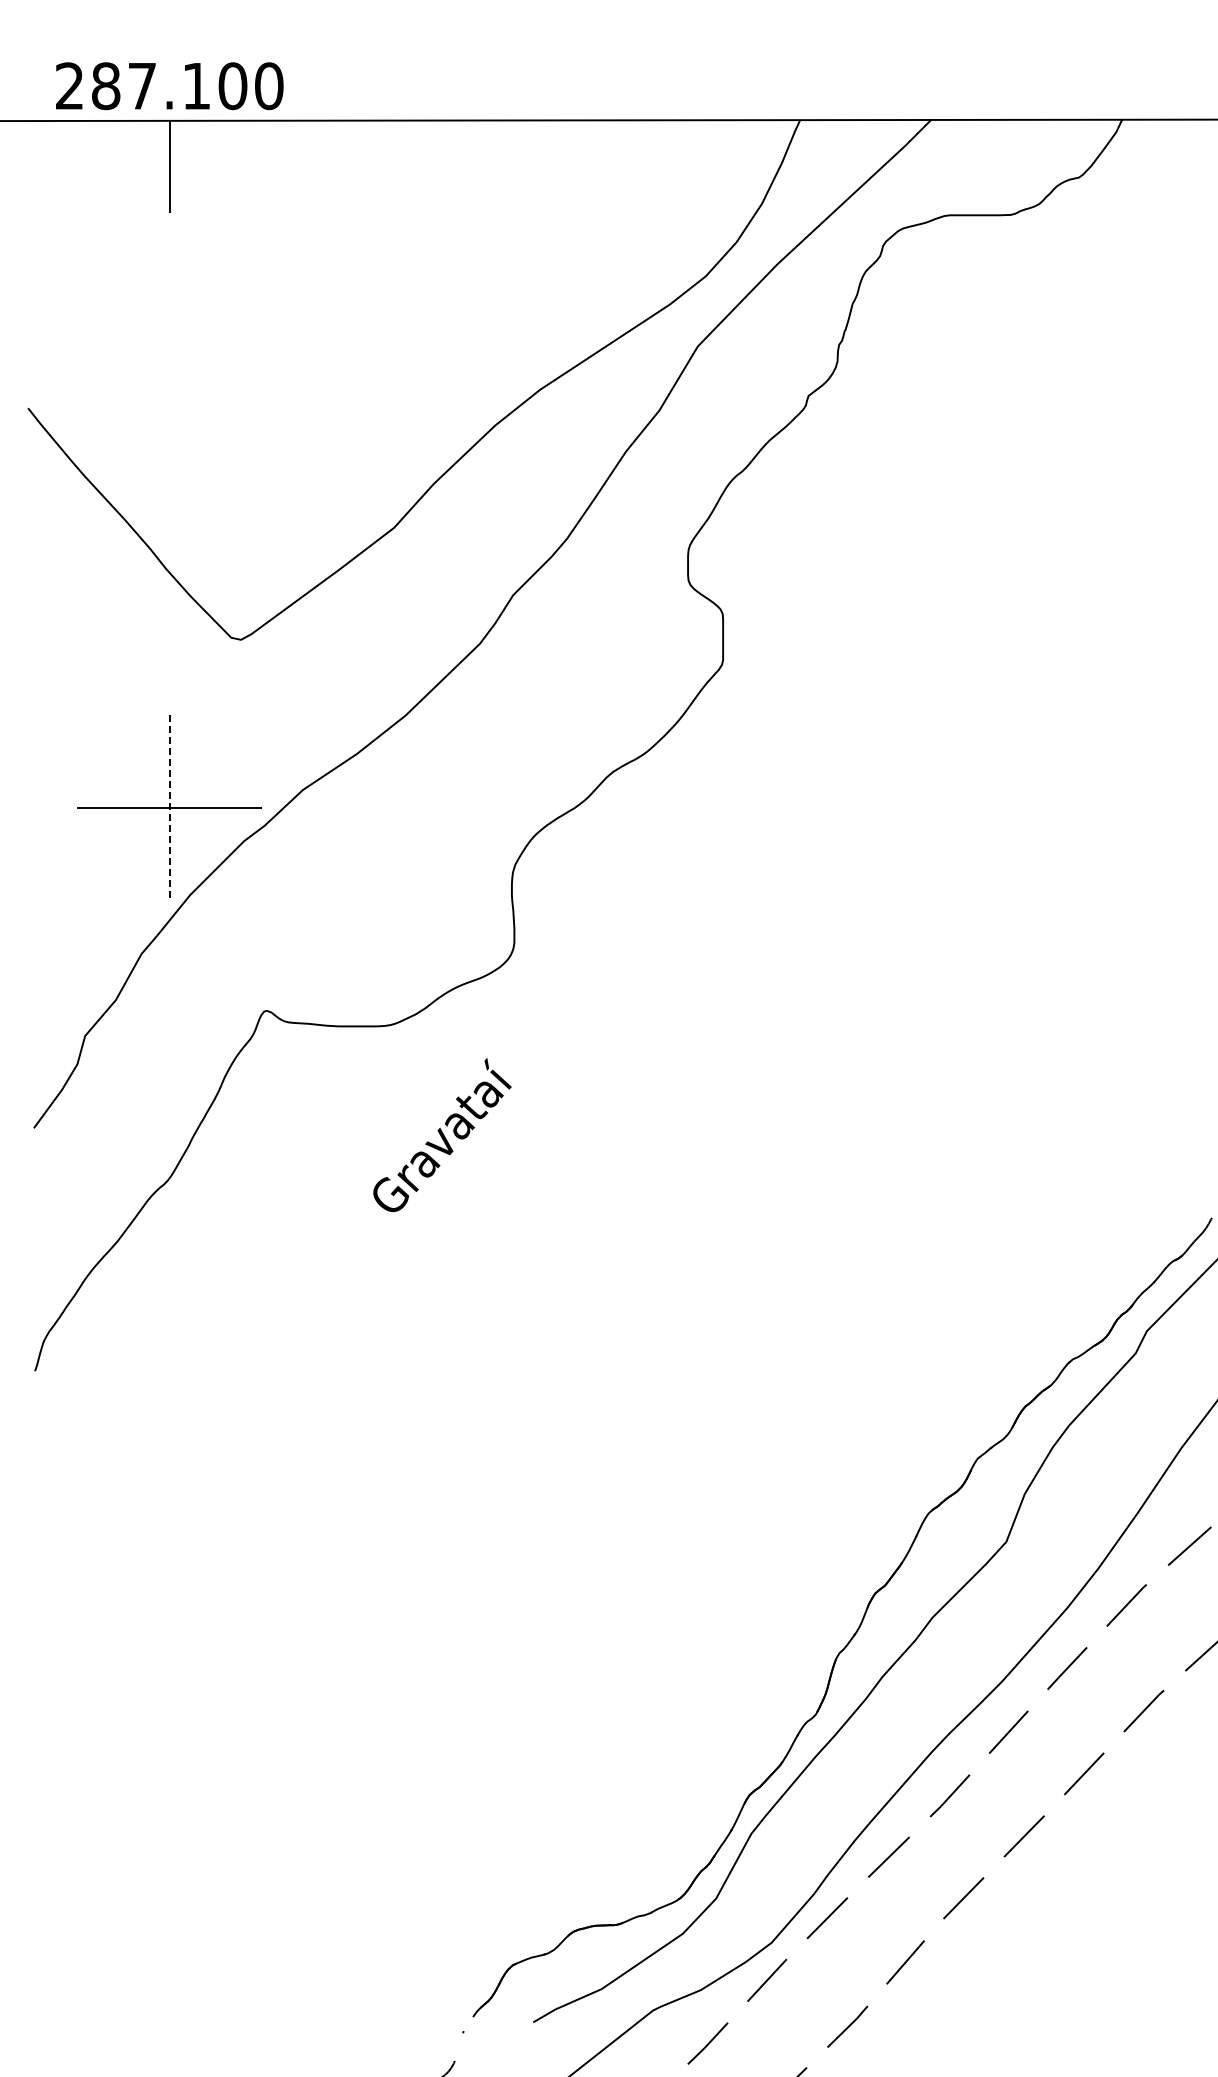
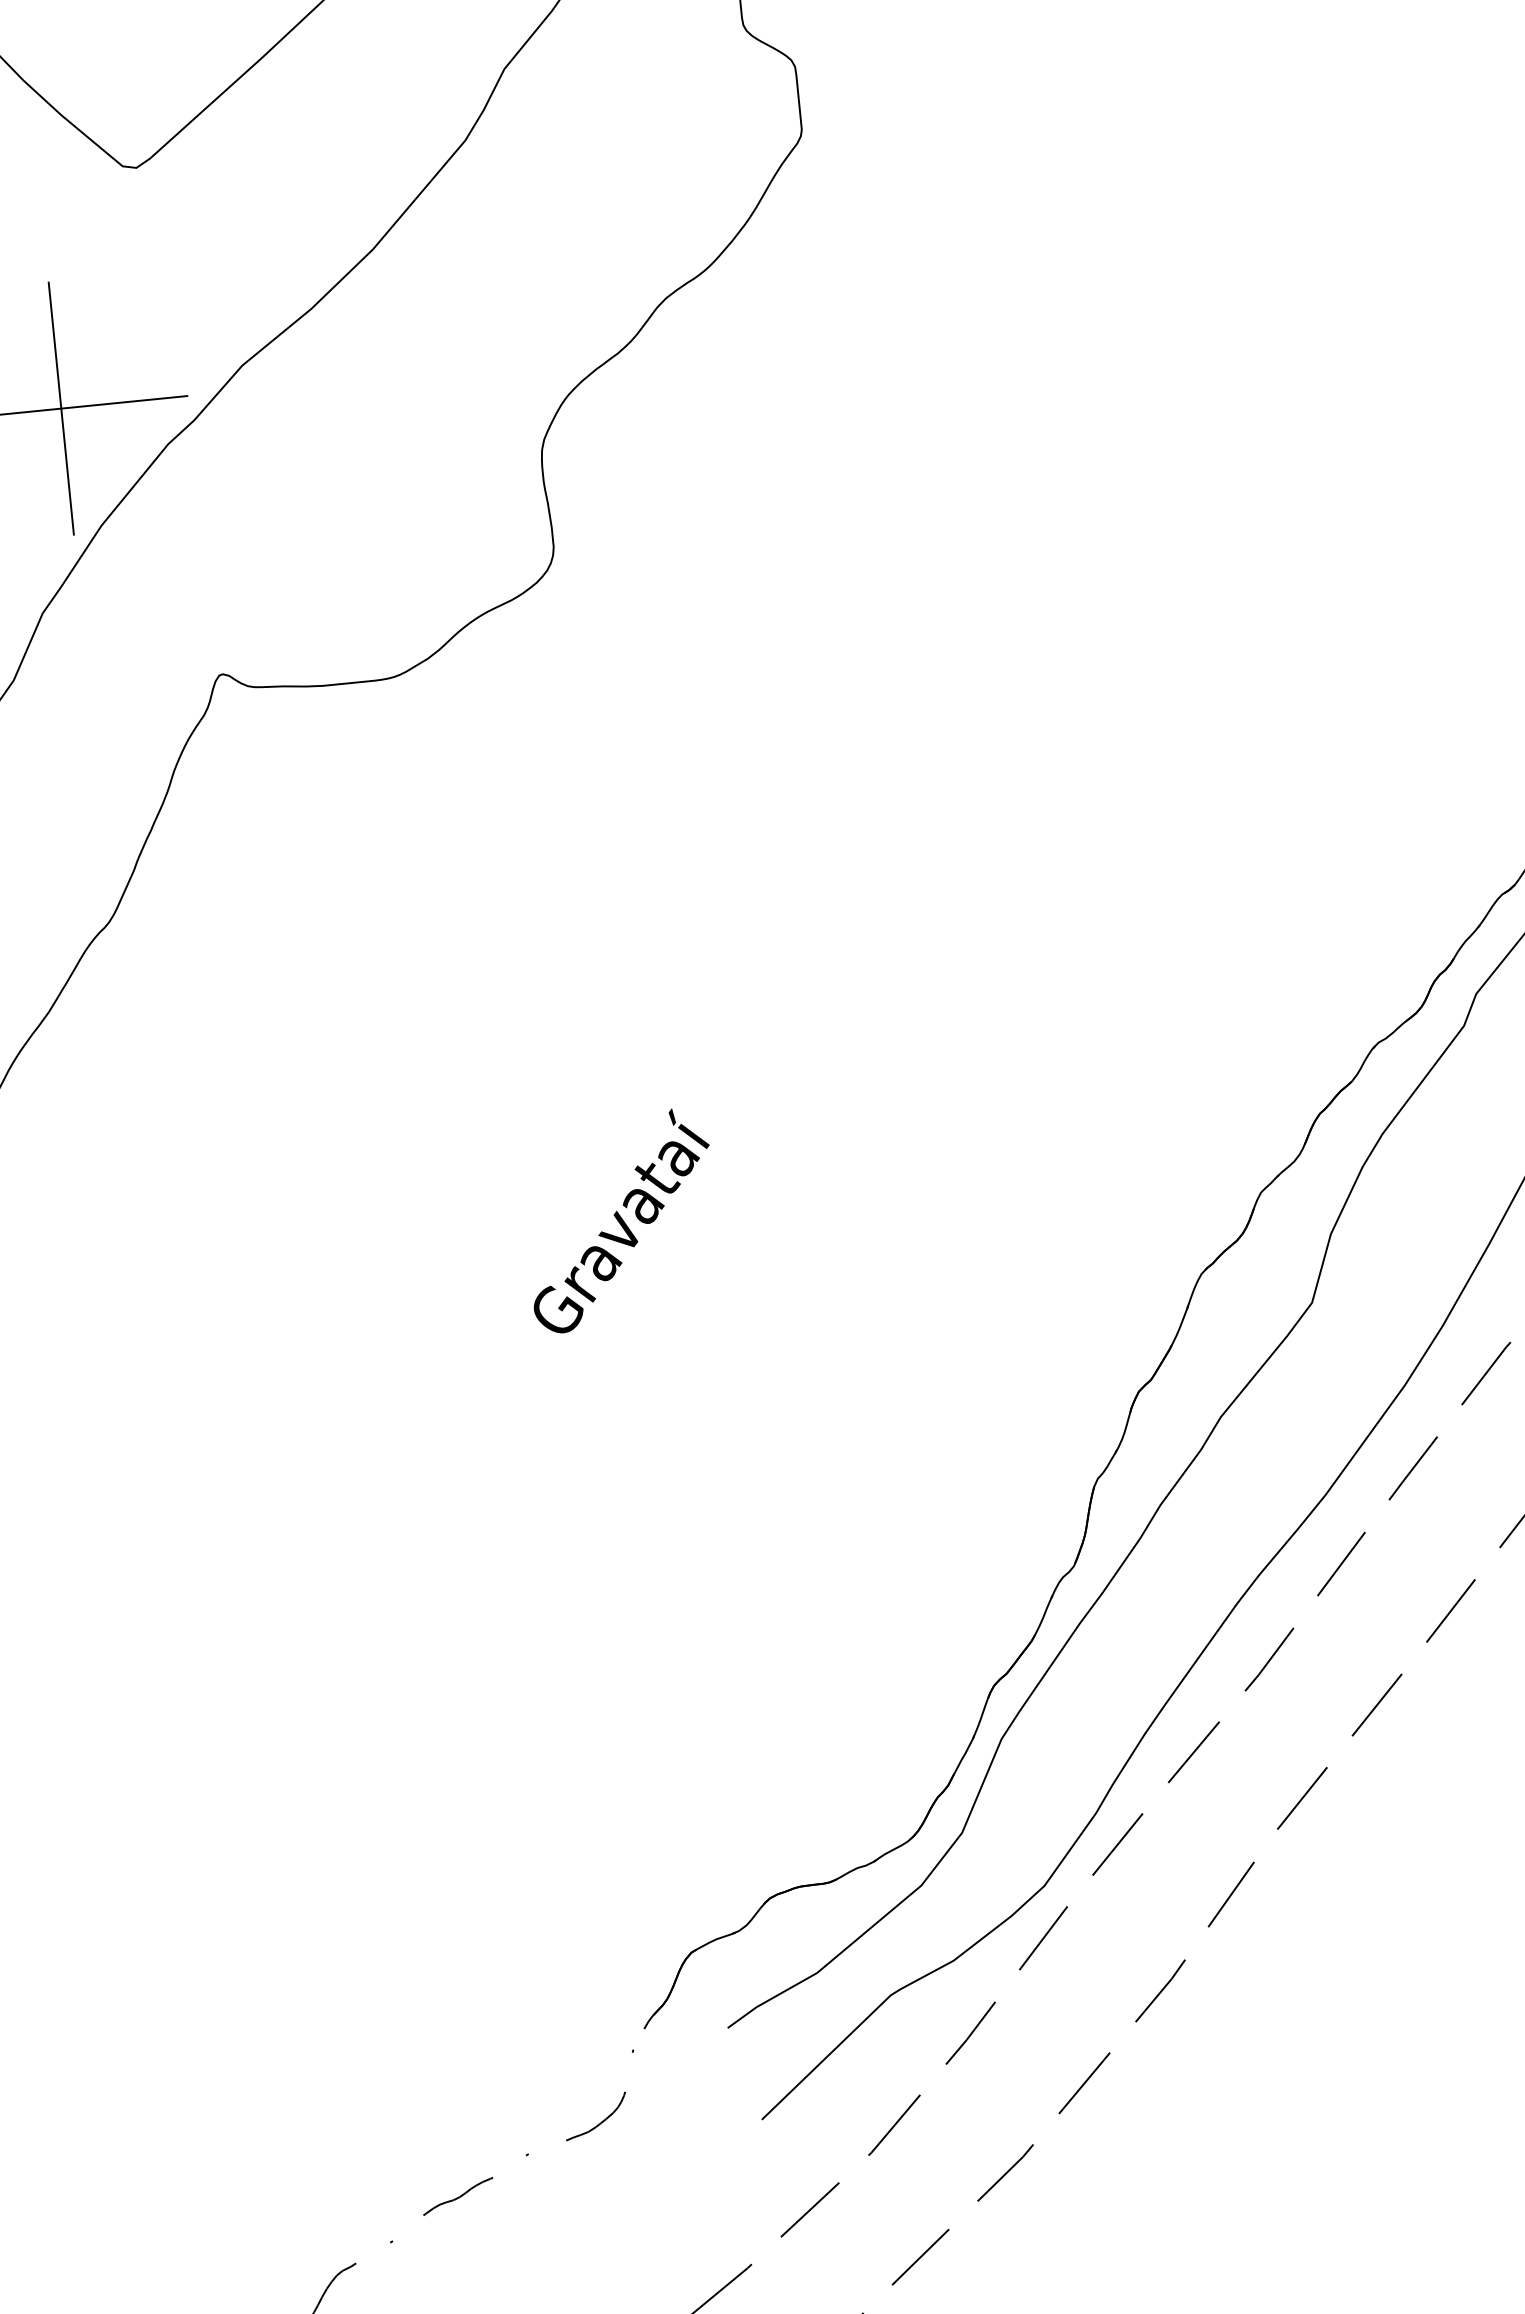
line: (169, 808) -> (61, 409), dashed -> solid
text: (442, 1134) -> (621, 1219), moved

